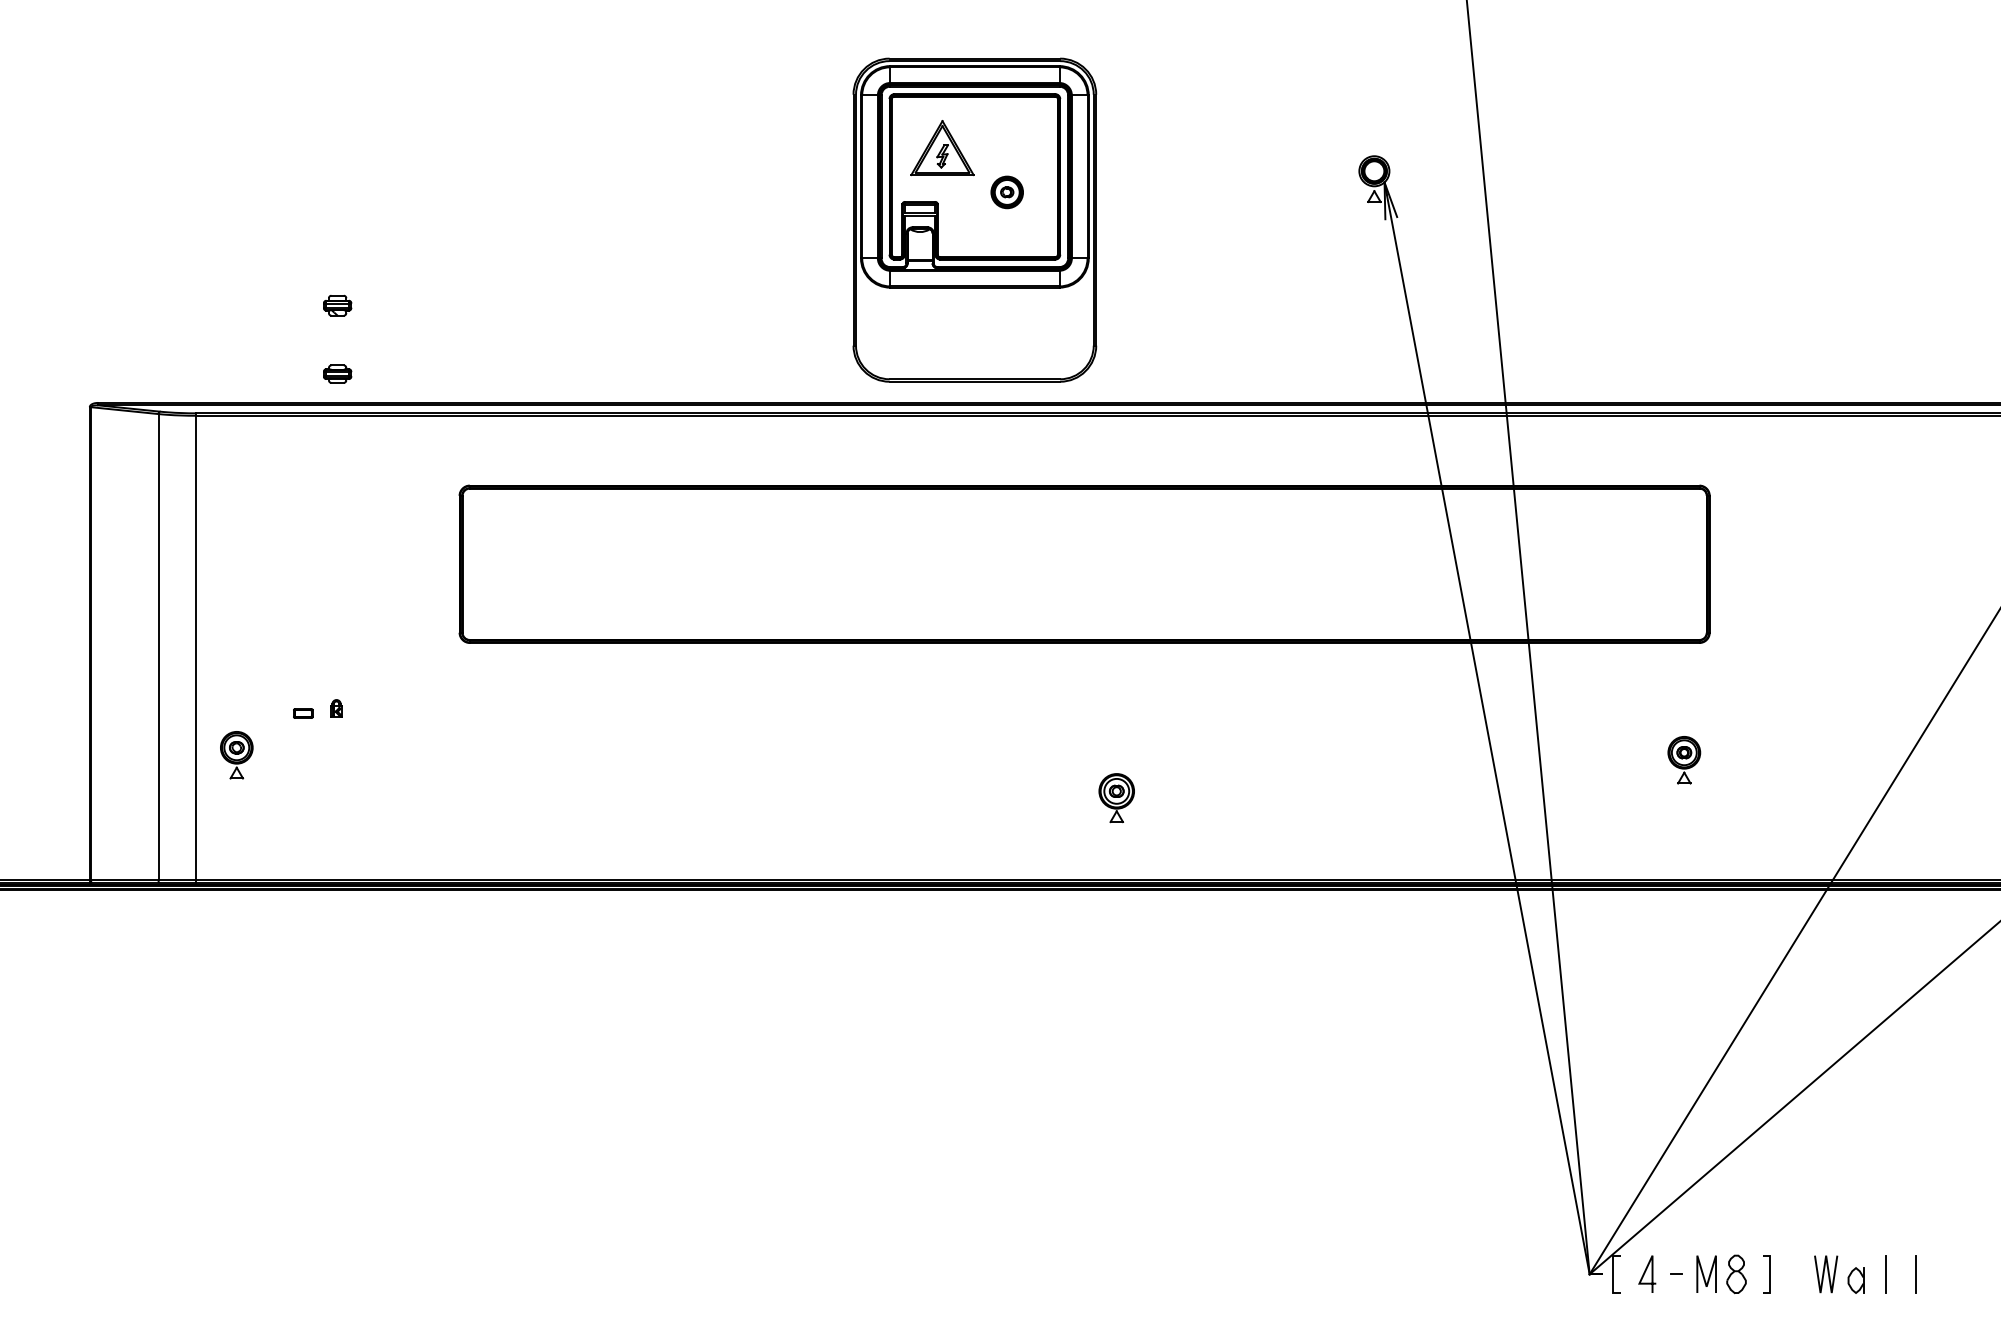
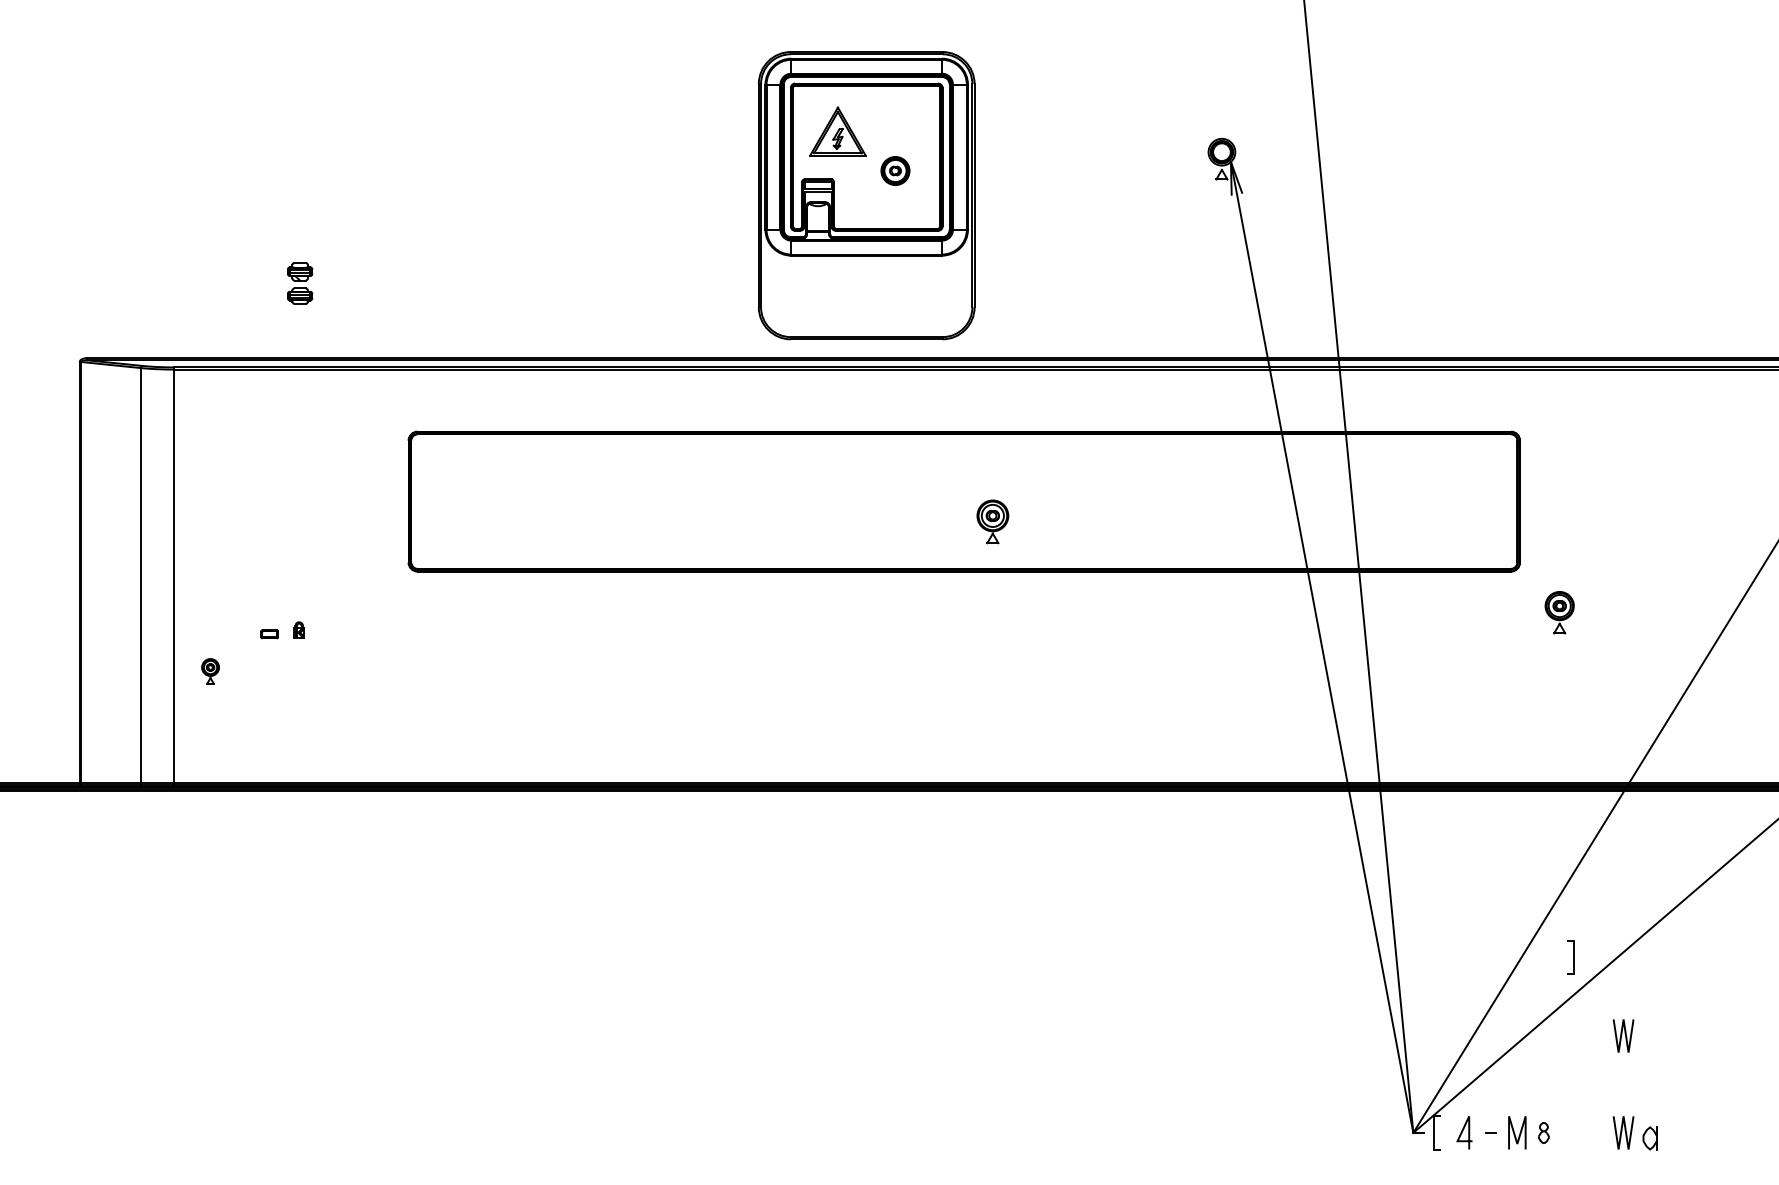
part: (337, 373) -> (300, 295), moved
part: (236, 755) -> (210, 671), size x0.6
part: (1684, 760) -> (1559, 612), moved
part: (1116, 798) -> (992, 522), moved
line: (1827, 1164) -> (1624, 1035), added
part: (1736, 1274) -> (1543, 1133), size x0.6
line: (1769, 1274) -> (1573, 957), moved
line: (1885, 1274) -> (1676, 1133), removed
line: (1915, 1274) -> (1703, 1133), removed

